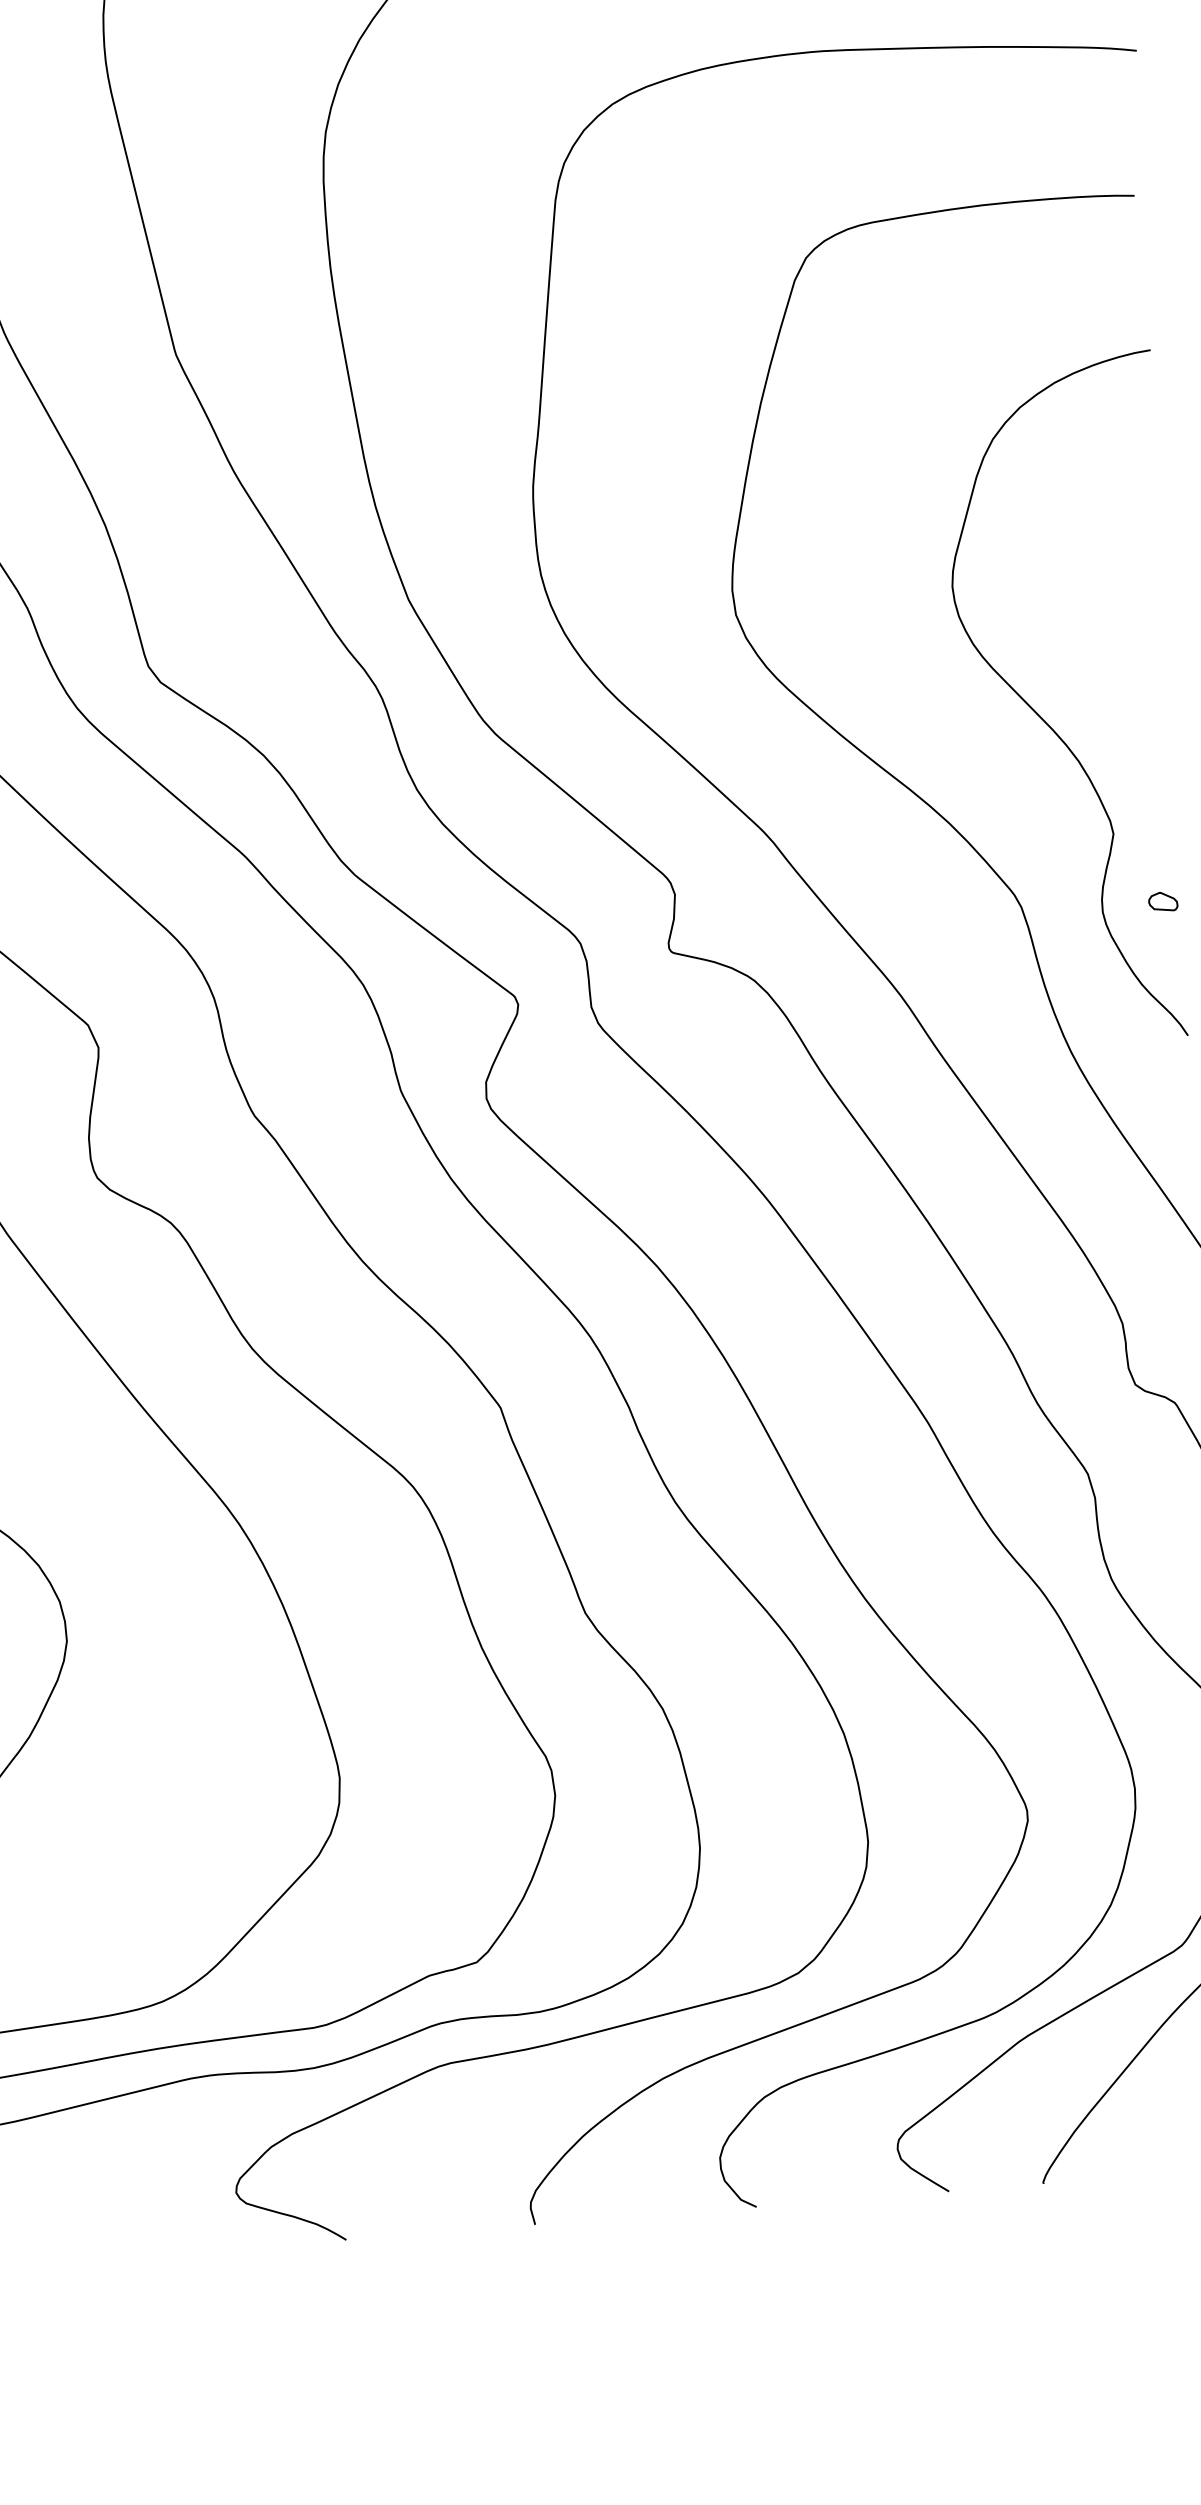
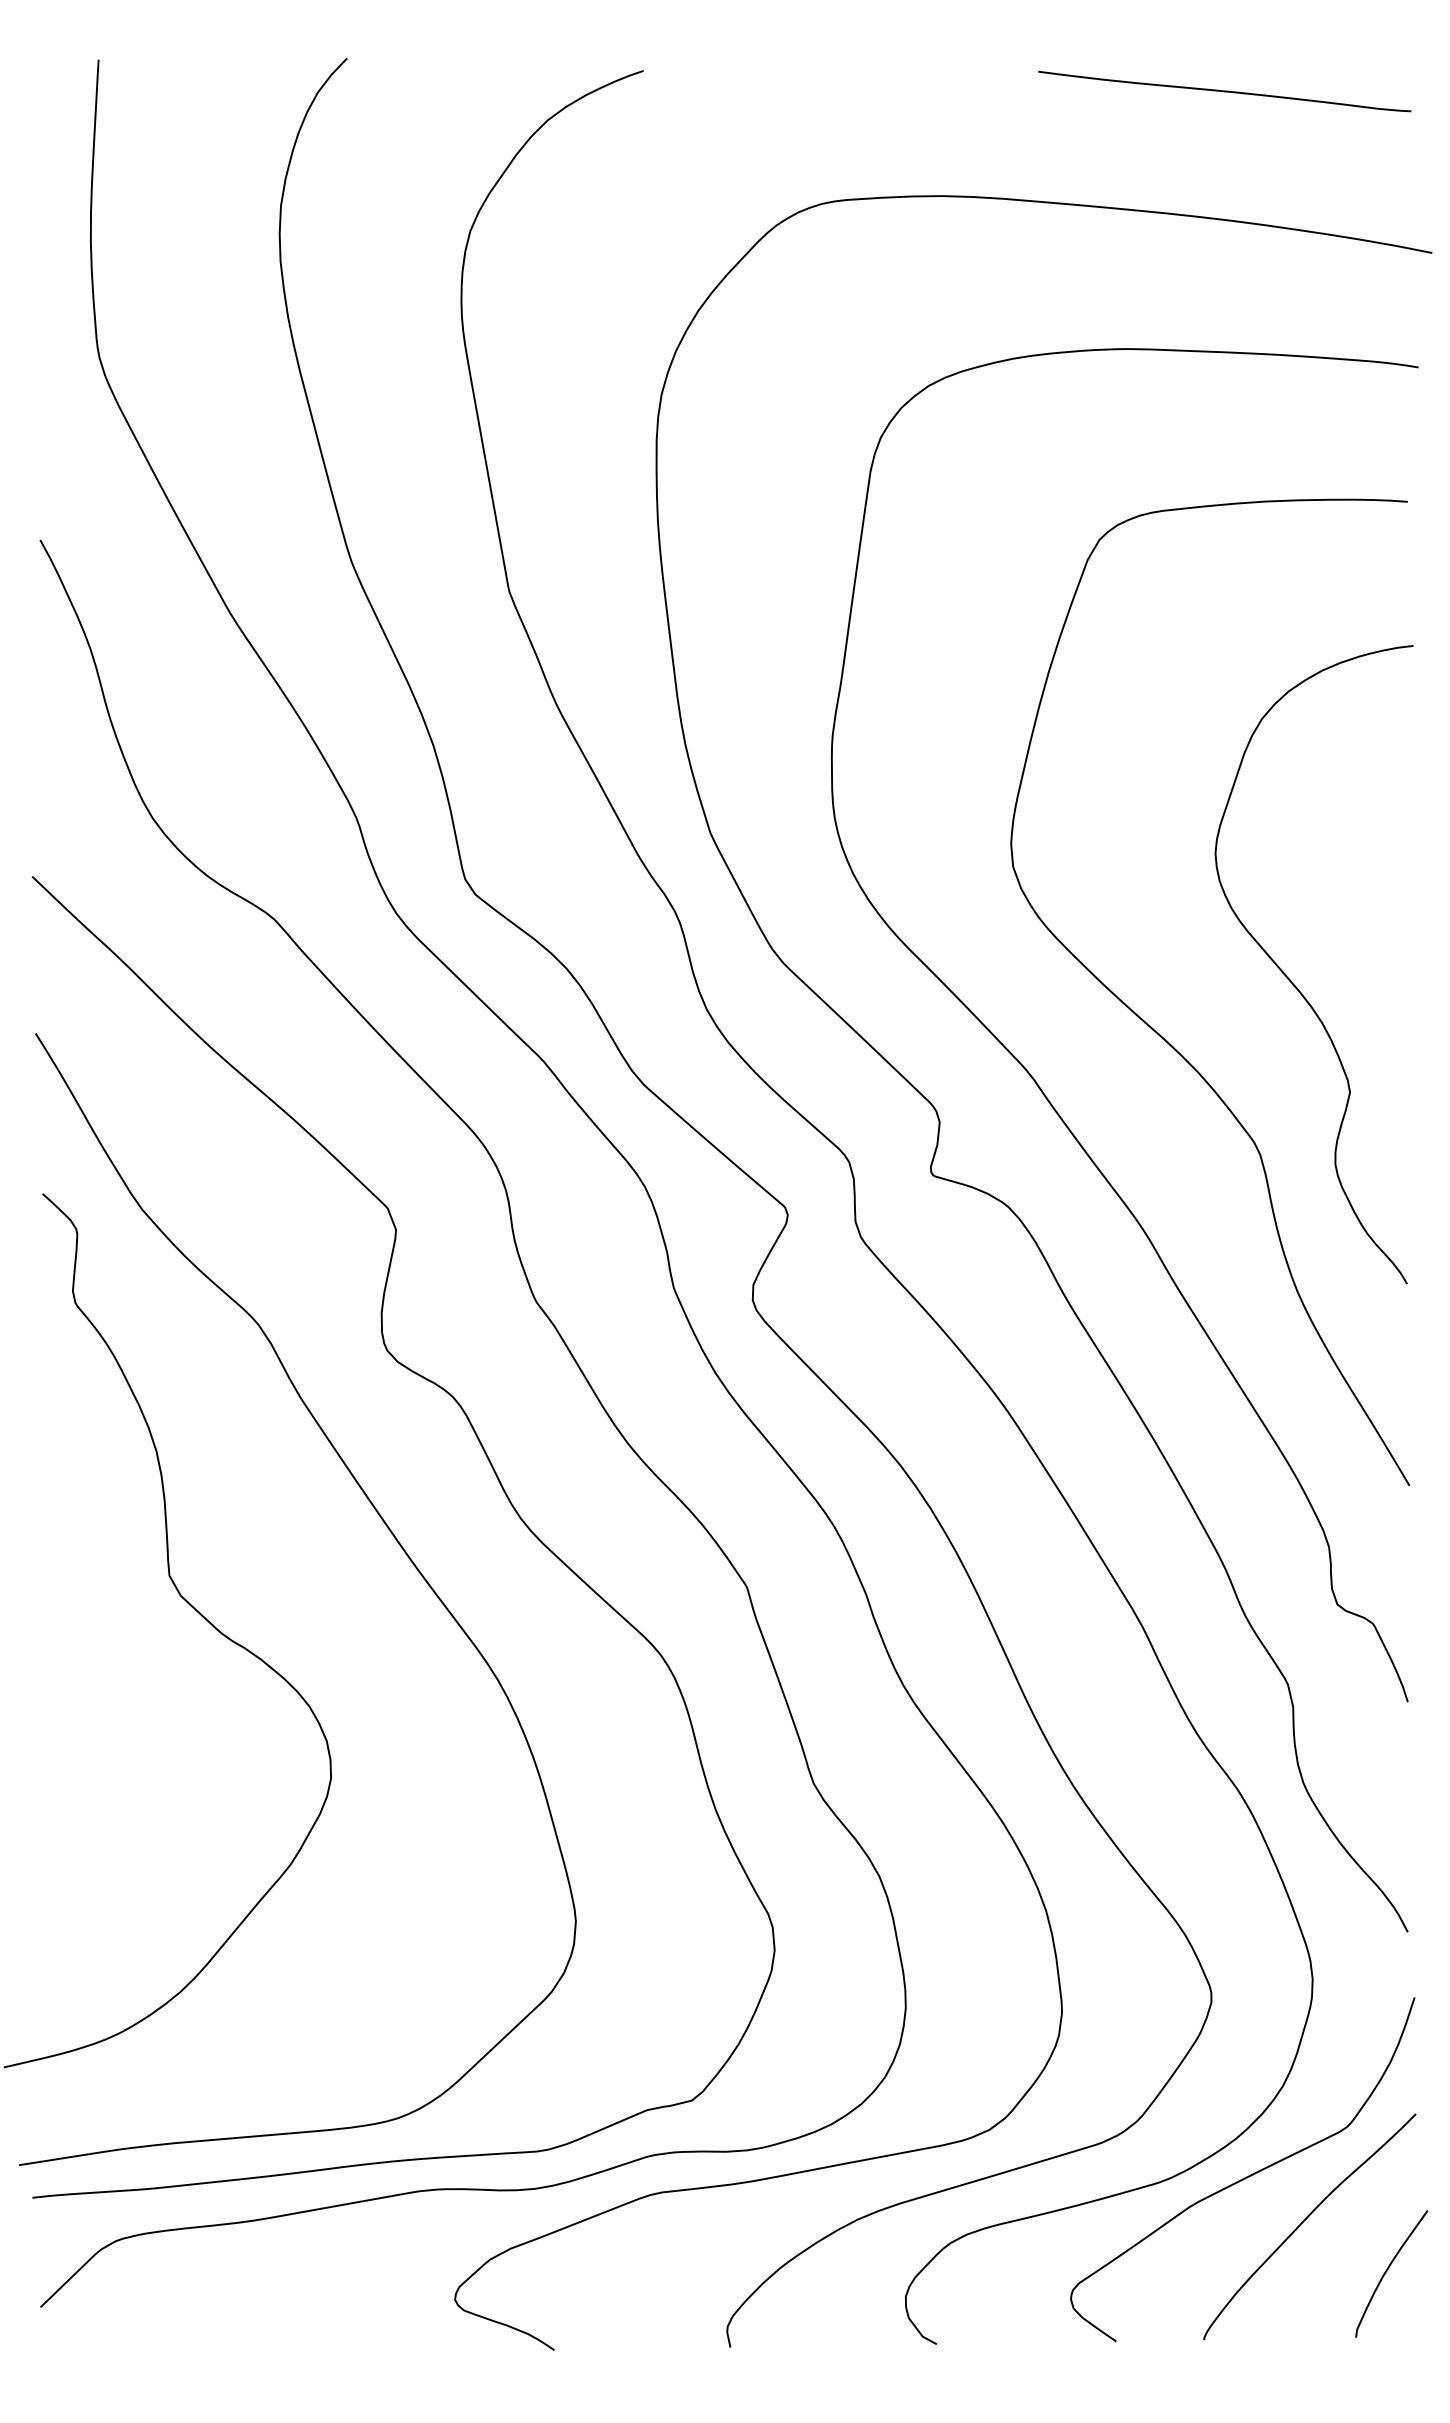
part: (1163, 900) -> (1392, 1157), removed

